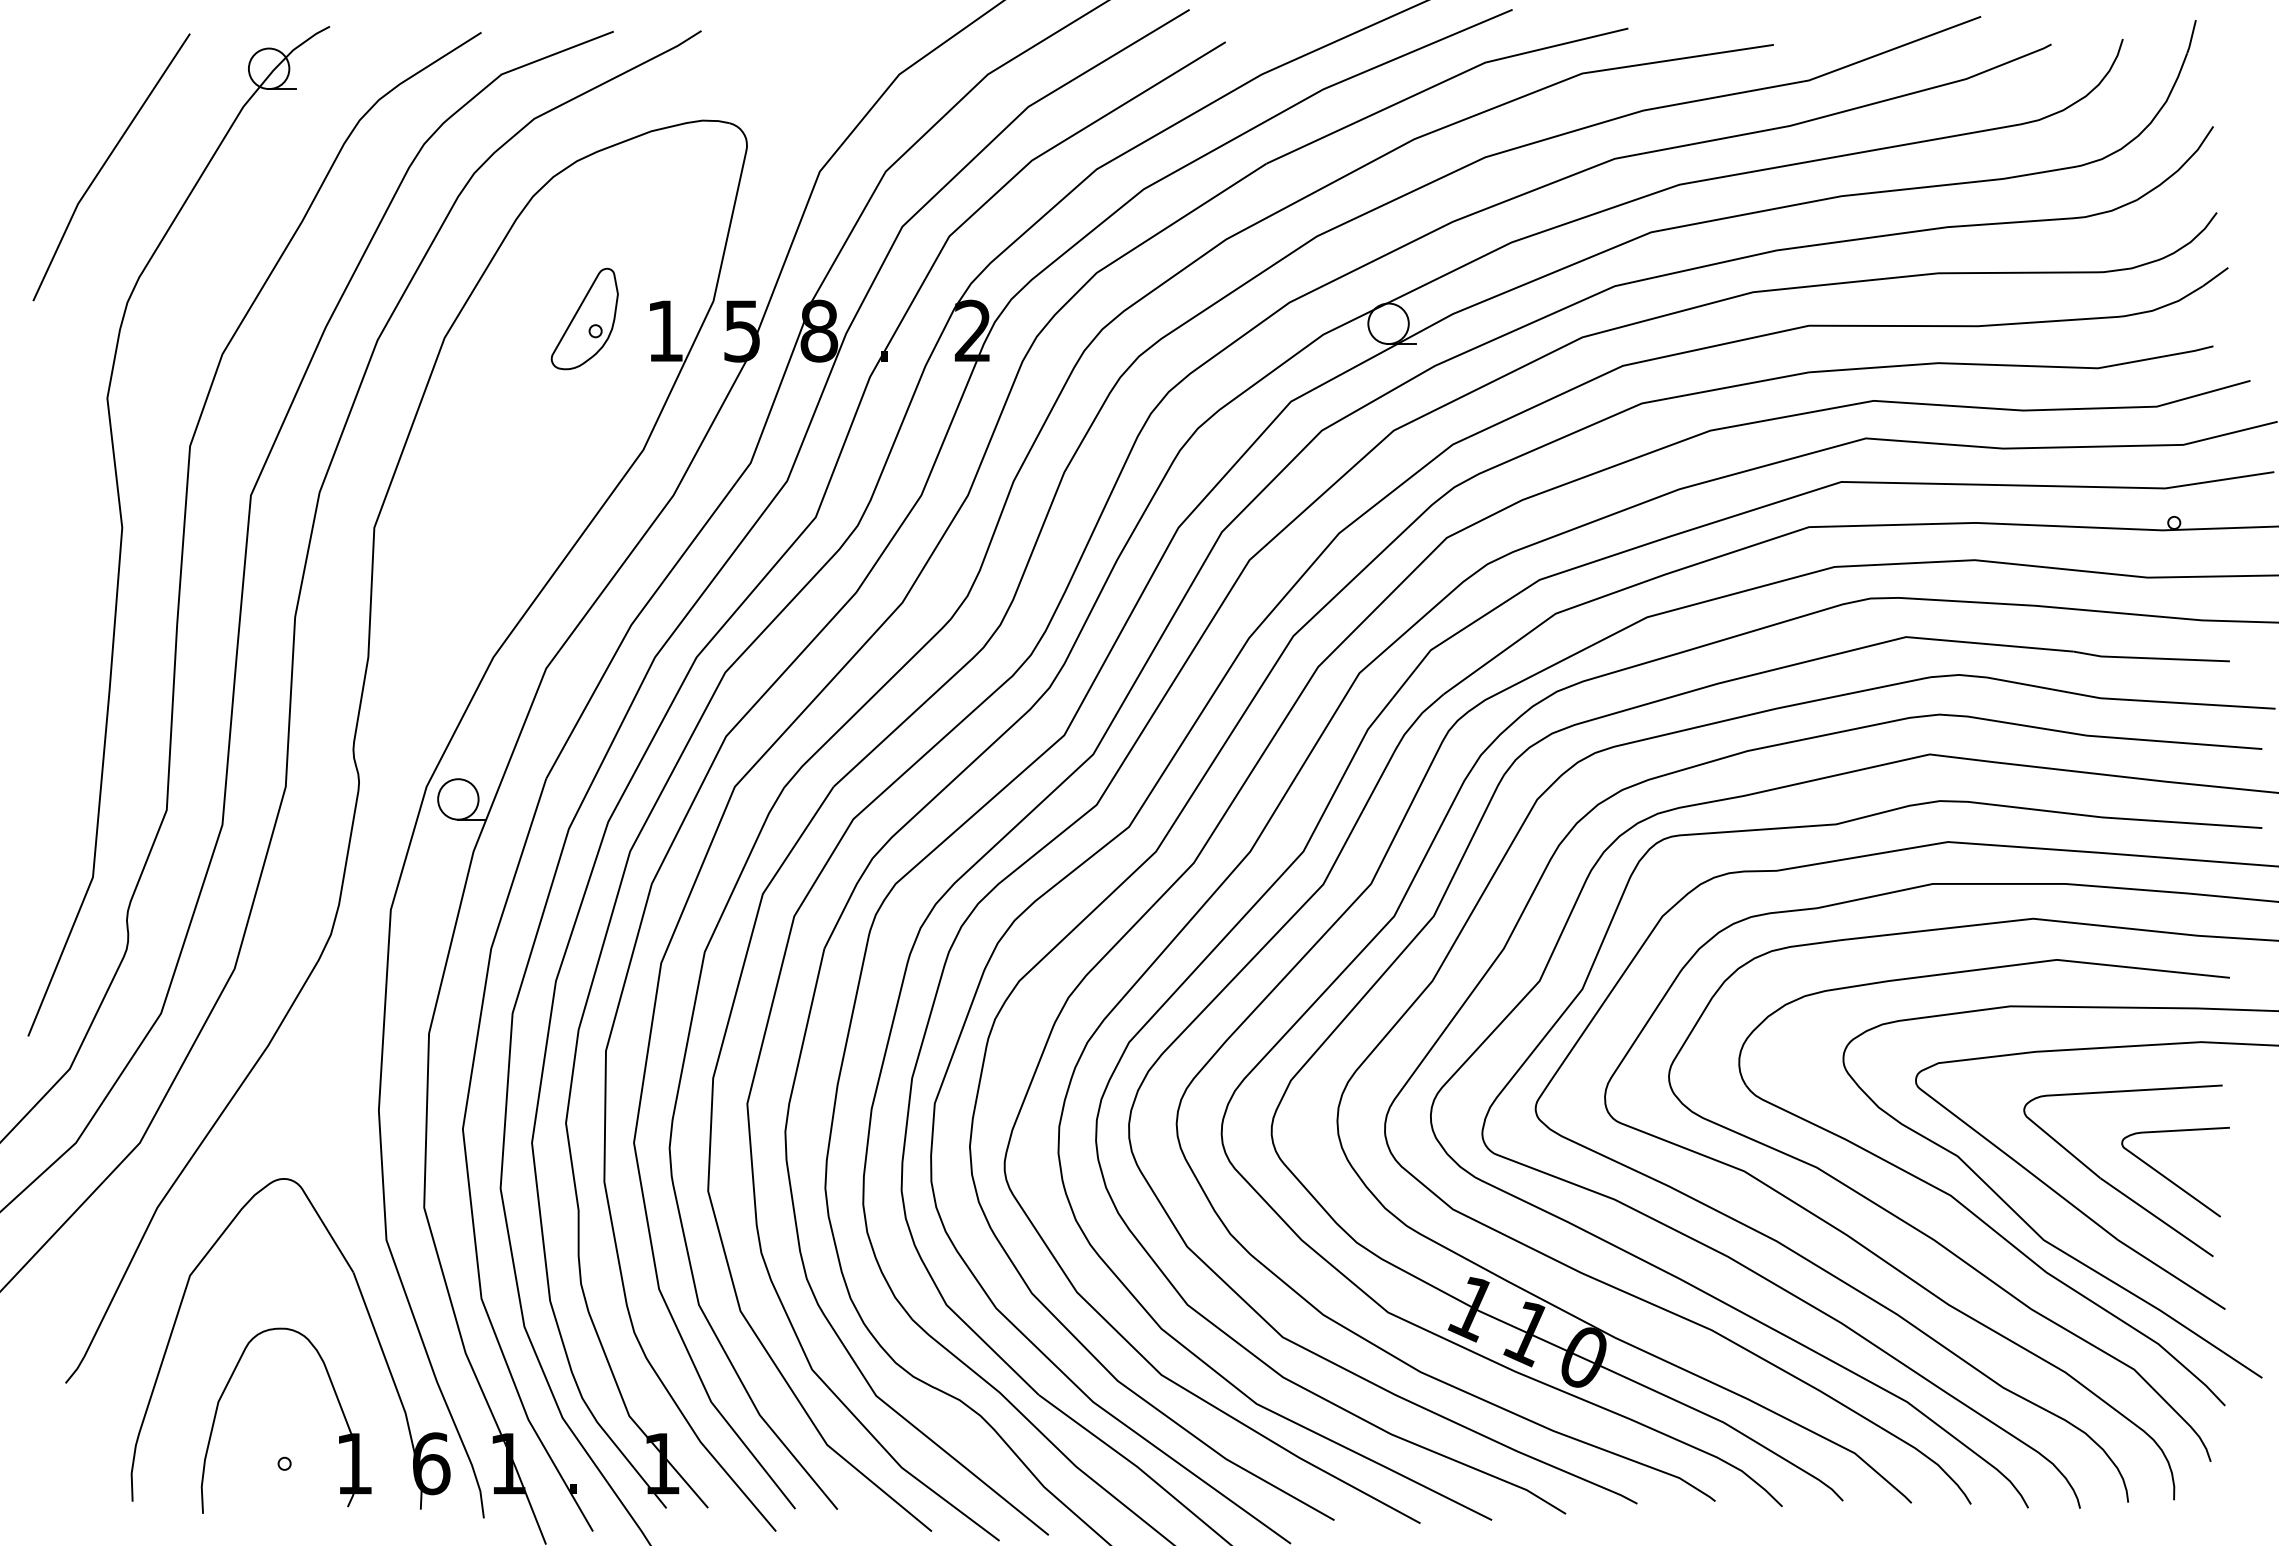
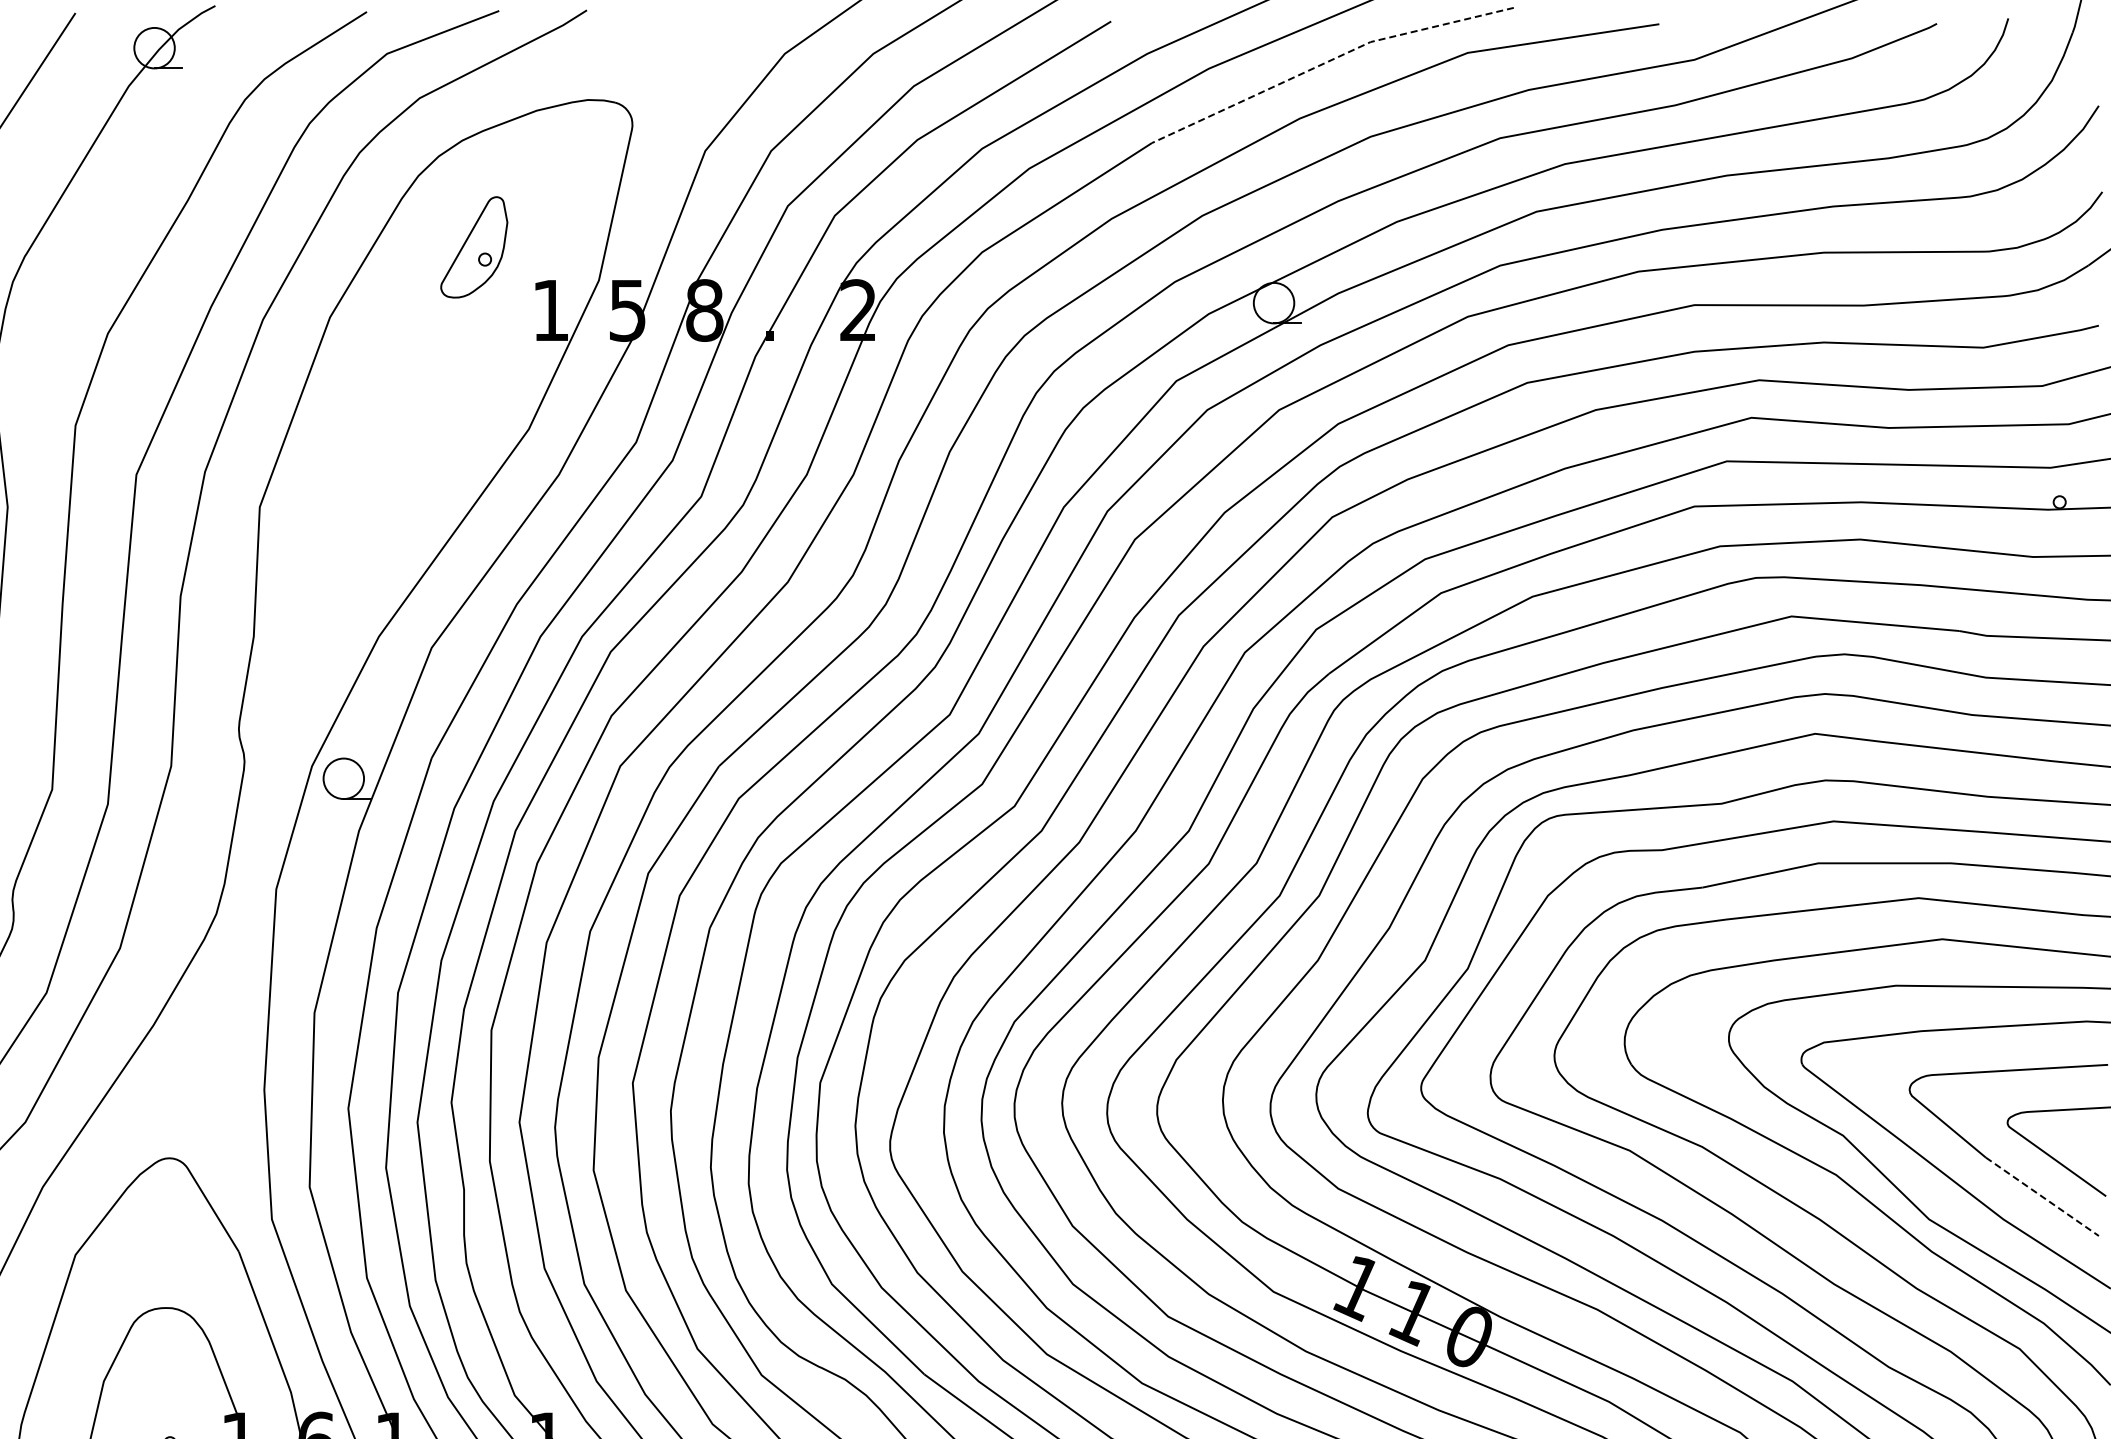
line: (1443, 81) -> (1328, 60), solid -> dashed
part: (584, 318) -> (473, 246), moved
line: (2156, 1217) -> (2041, 1196), solid -> dashed

